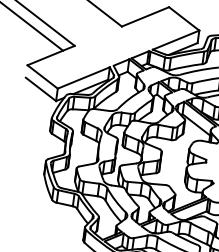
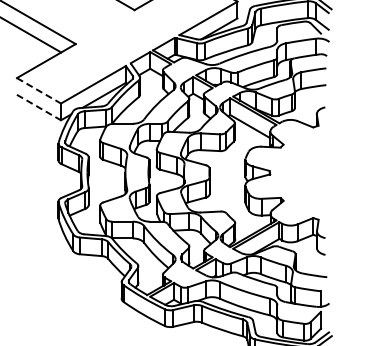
line: (42, 77) -> (39, 91), solid -> dashed
line: (41, 89) -> (39, 107), solid -> dashed

